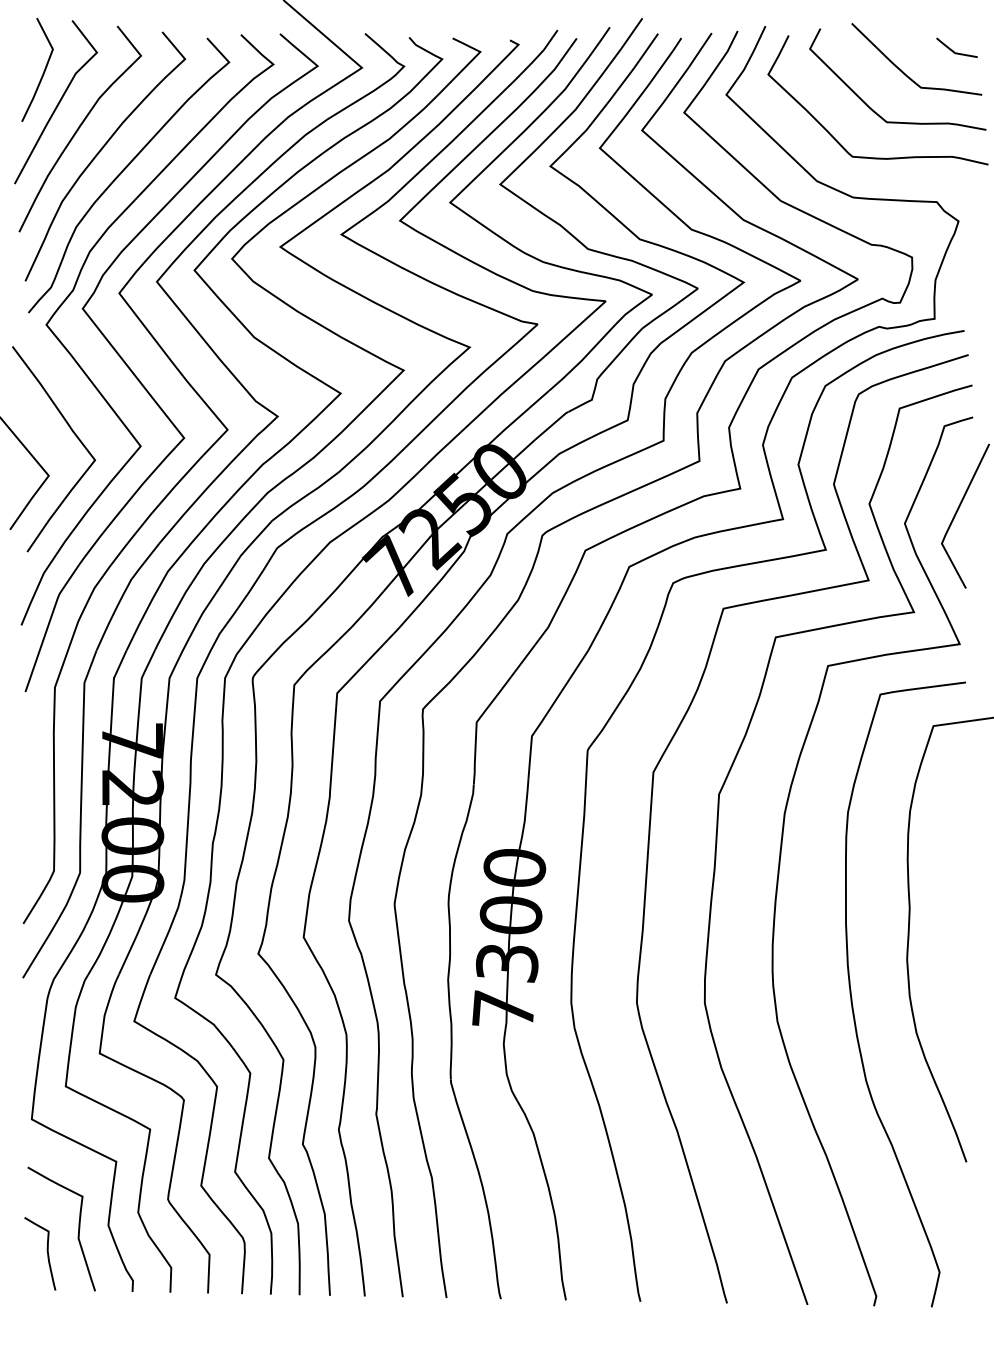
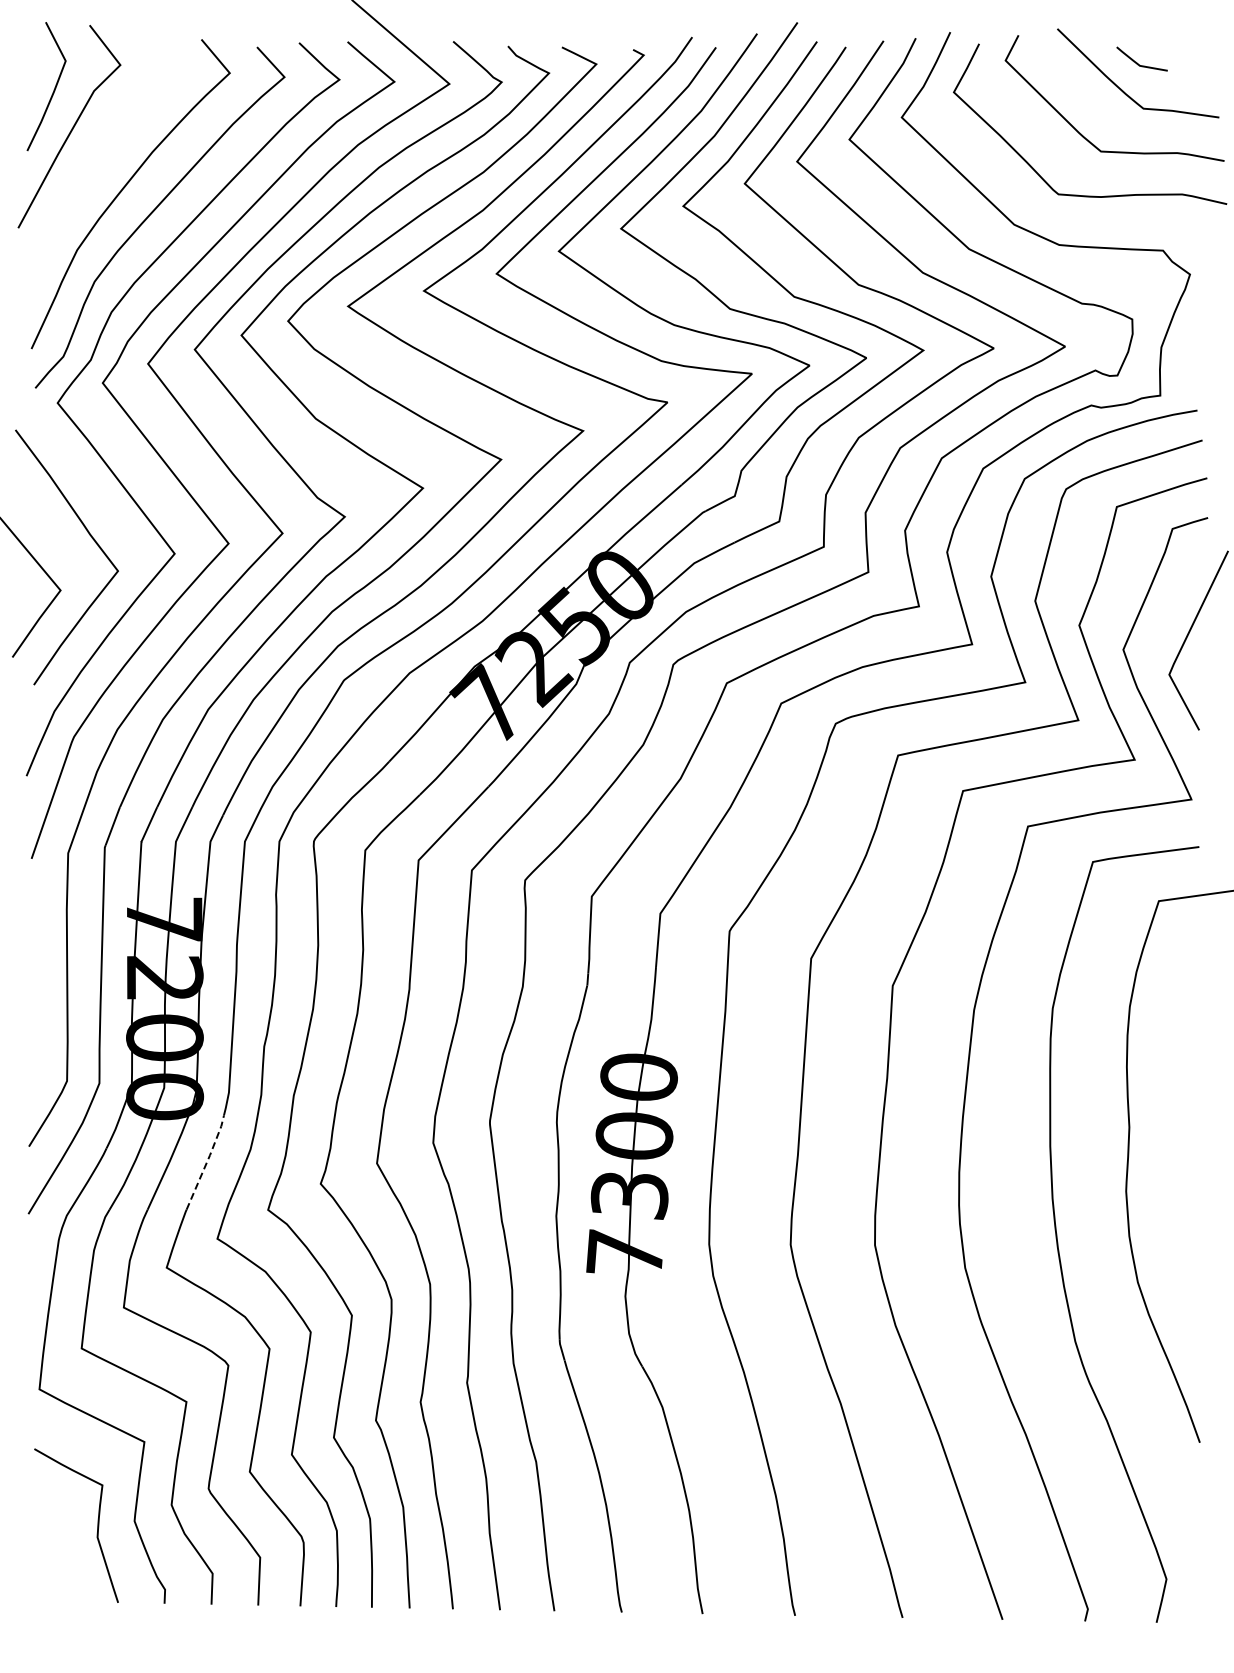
line: (953, 50) -> (1137, 62), moved
curve: (80, 127) -> (99, 158), removed
line: (167, 935) -> (207, 1161), solid -> dashed
curve: (47, 1253) -> (58, 1556), removed

